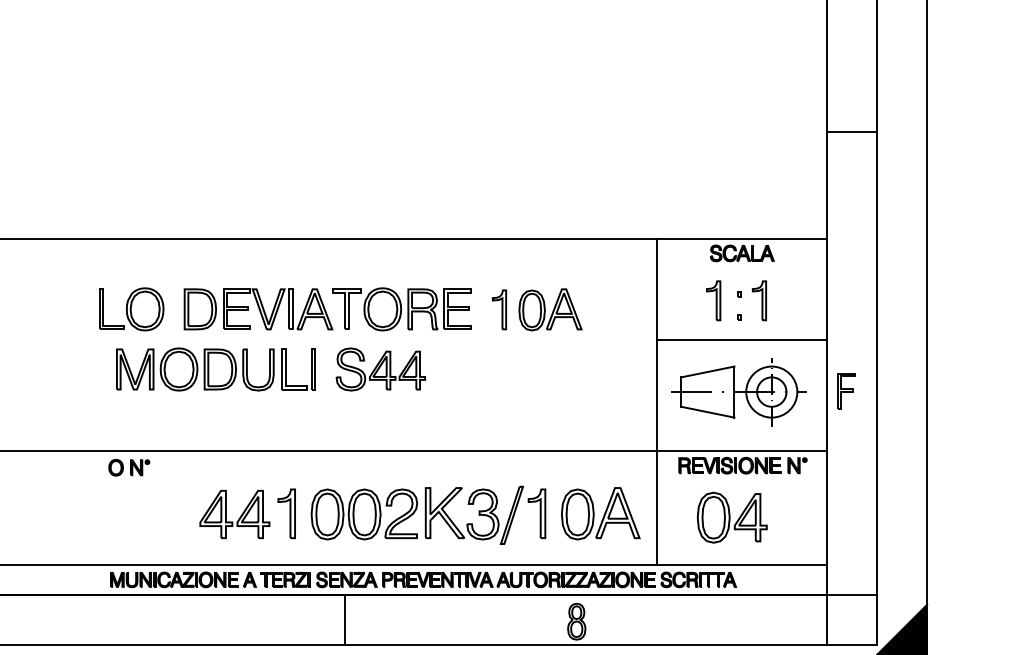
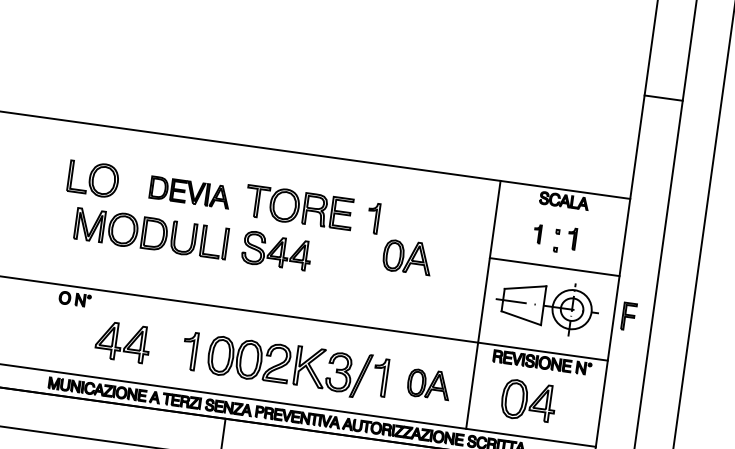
line: (851, 132) -> (663, 98), moved
part: (713, 300) -> (537, 233), size x0.6
part: (758, 300) -> (571, 238), size x0.7
part: (258, 309) -> (190, 192), size x0.7
part: (550, 309) -> (407, 256), moved
part: (600, 513) -> (428, 383), size x0.7
part: (234, 514) -> (122, 342), moved

